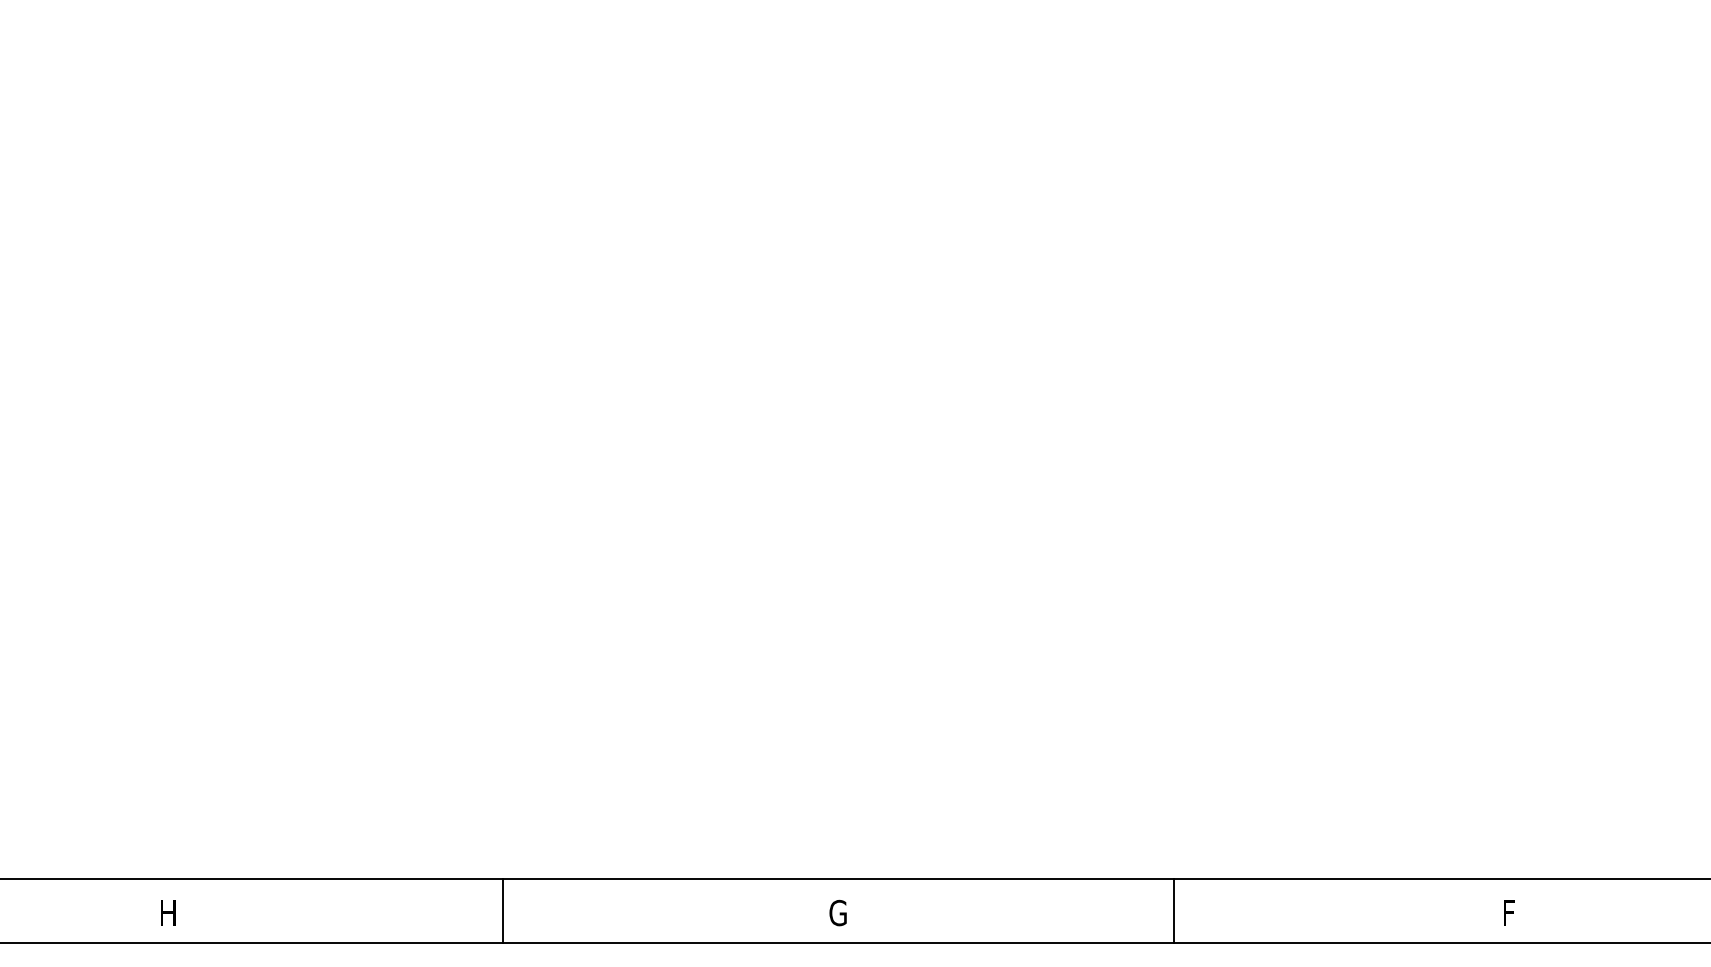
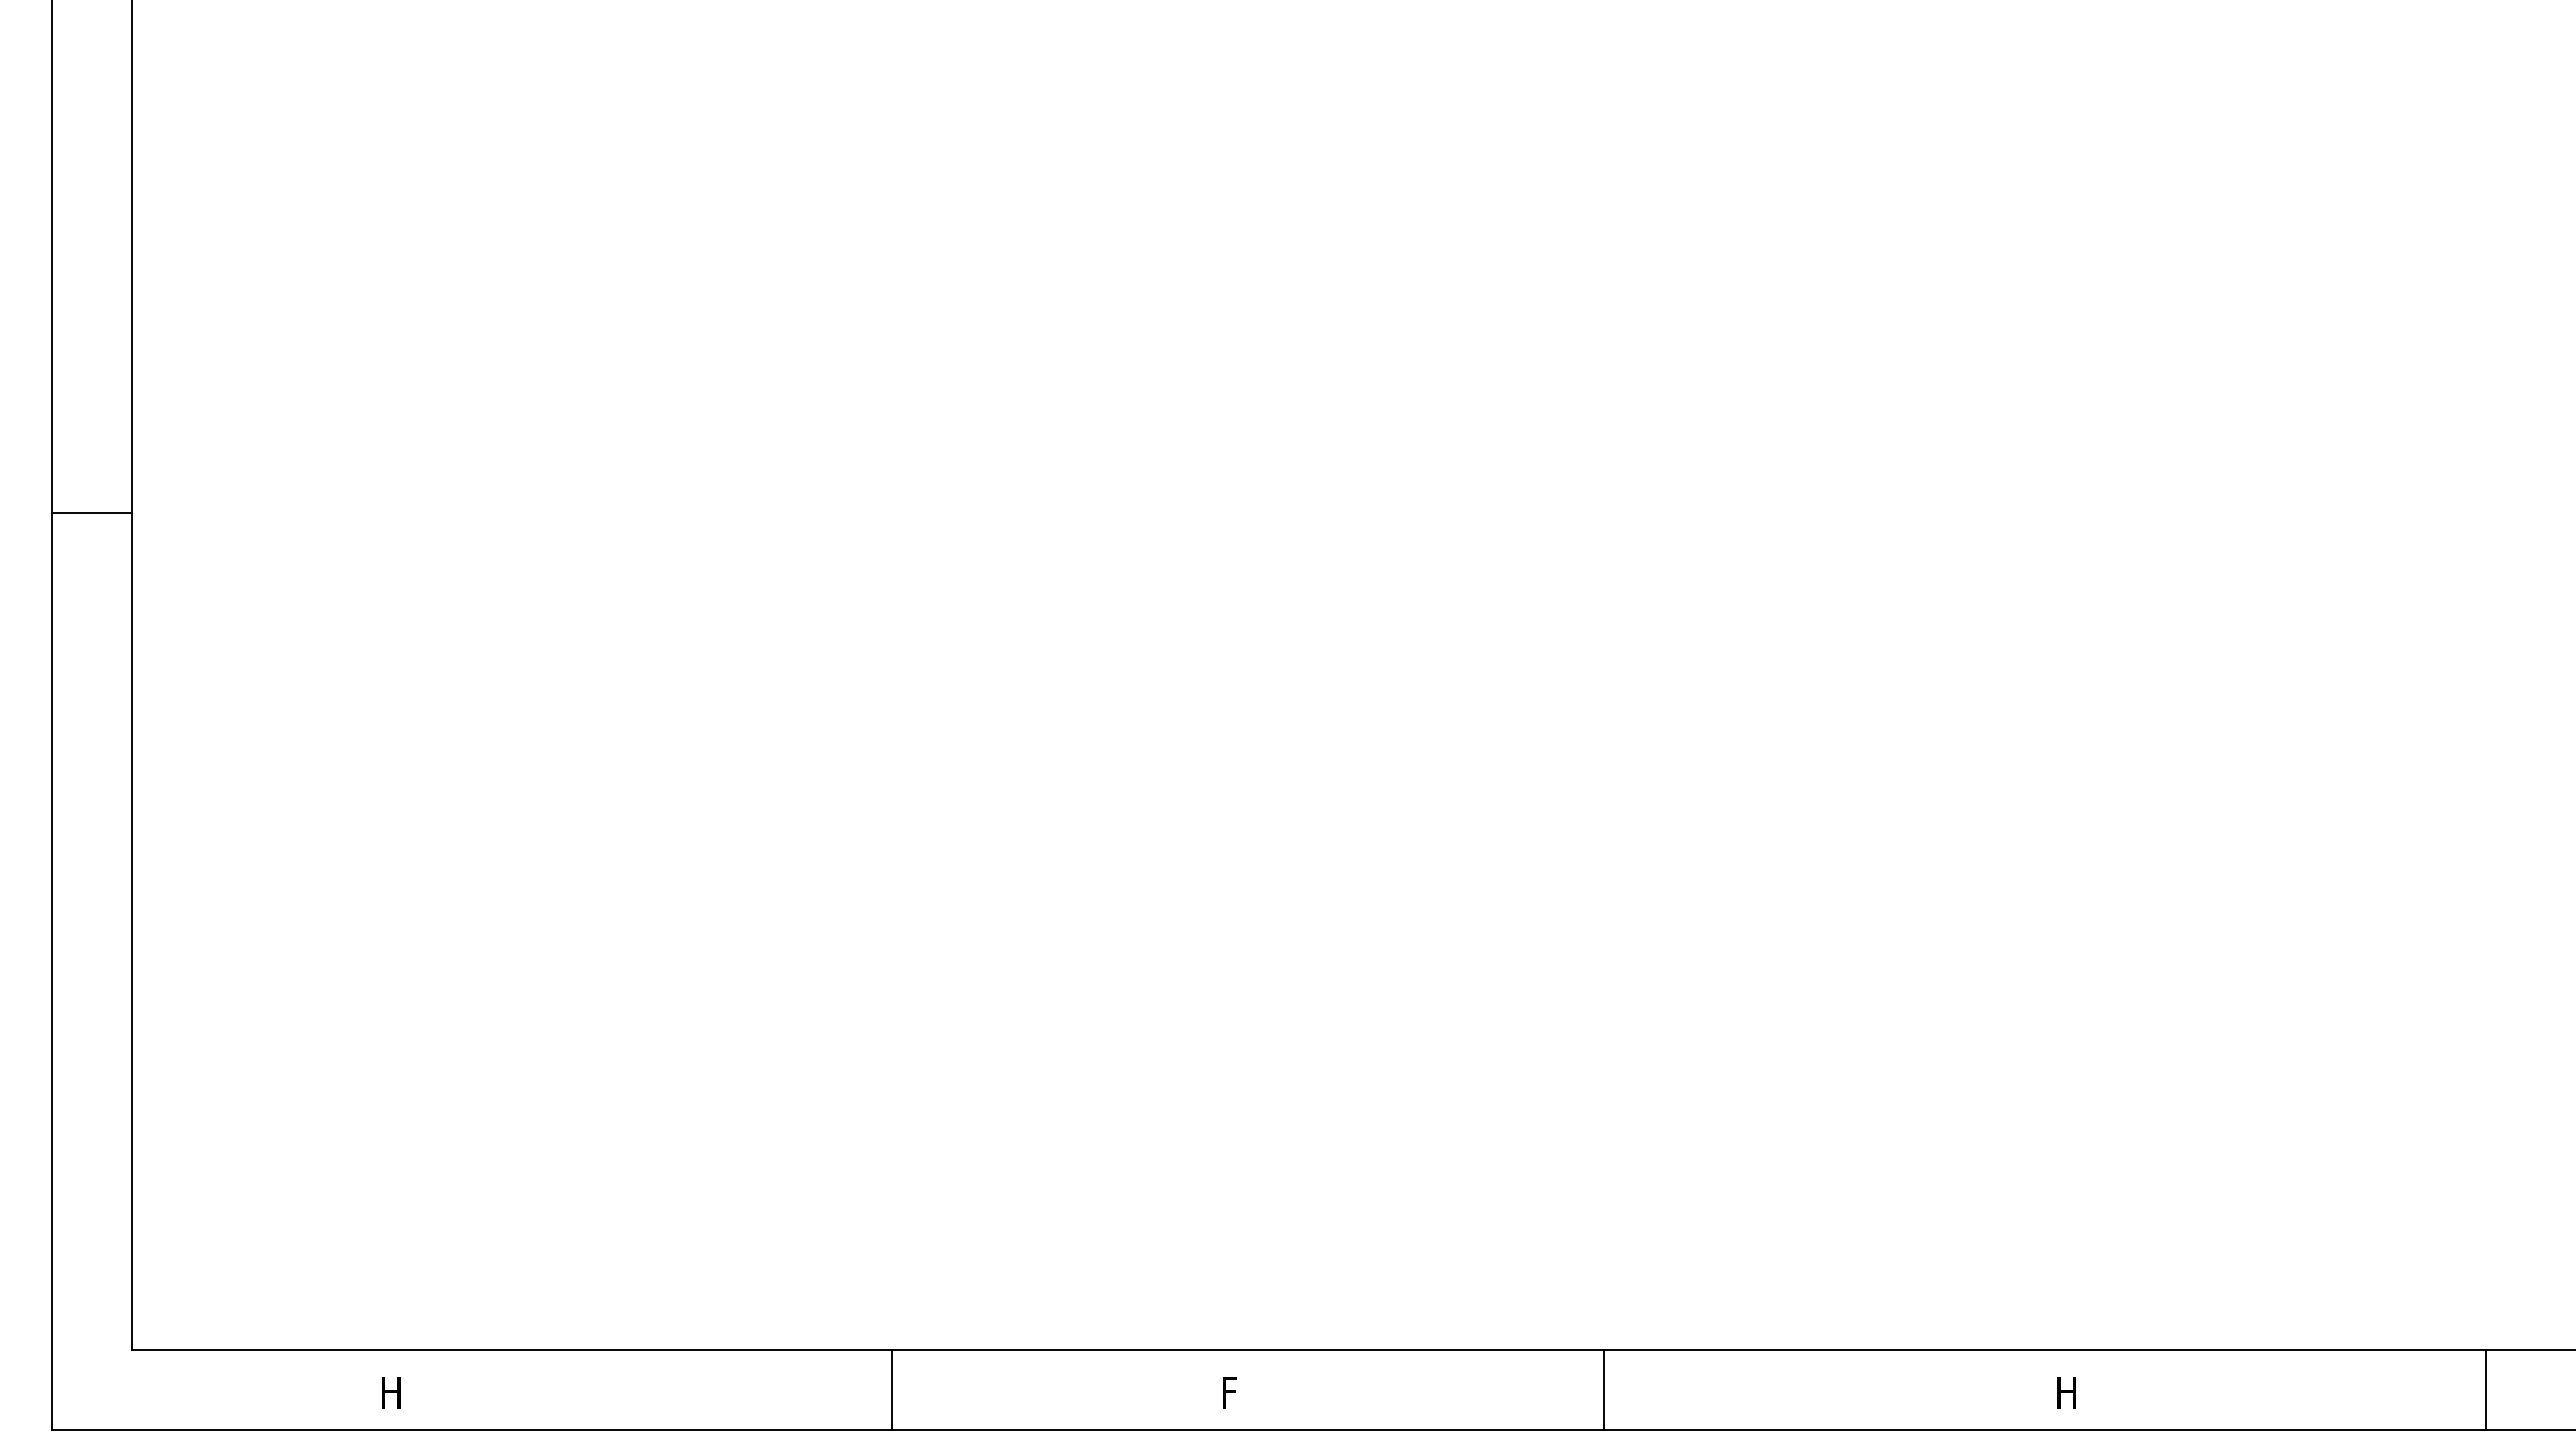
line: (503, 911) -> (892, 1390), moved
line: (1173, 911) -> (1603, 1390), moved
text: (838, 912) -> (1228, 1392), G -> F
text: (1508, 912) -> (2066, 1392), F -> H

